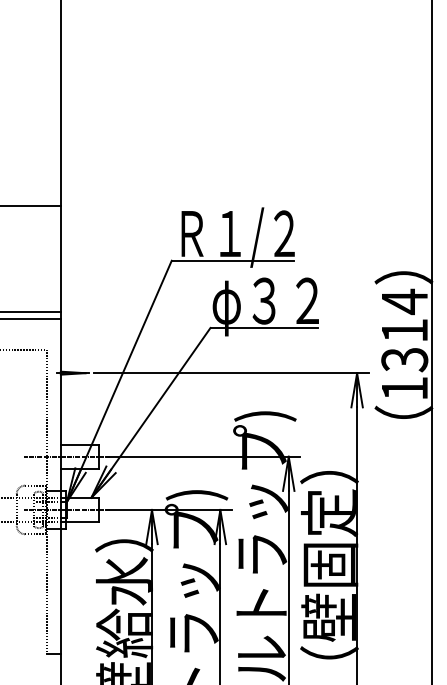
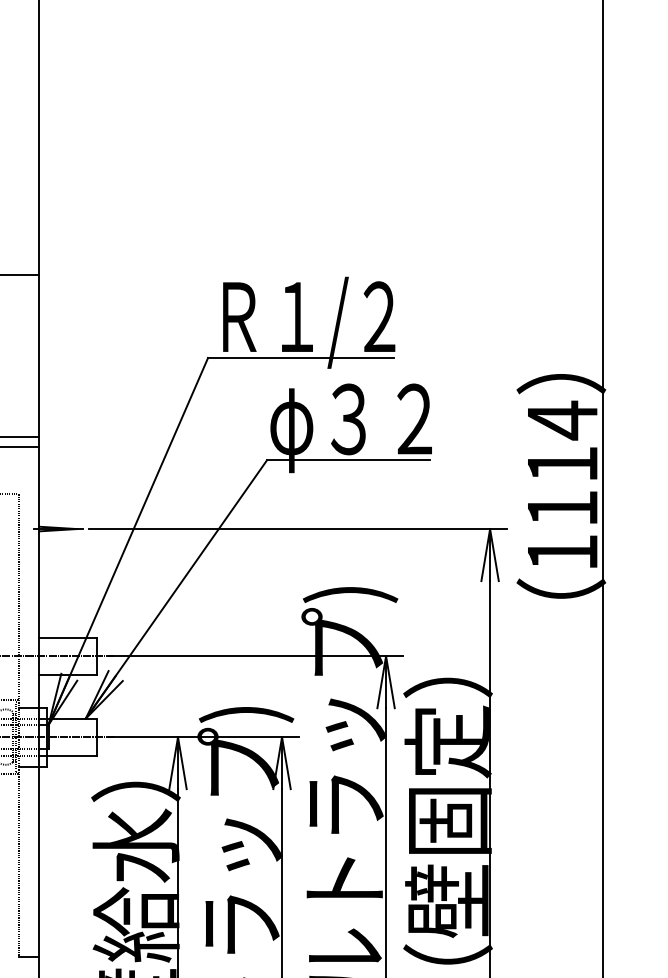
text: (404, 360) -> (562, 509), 1314 -> 1114

